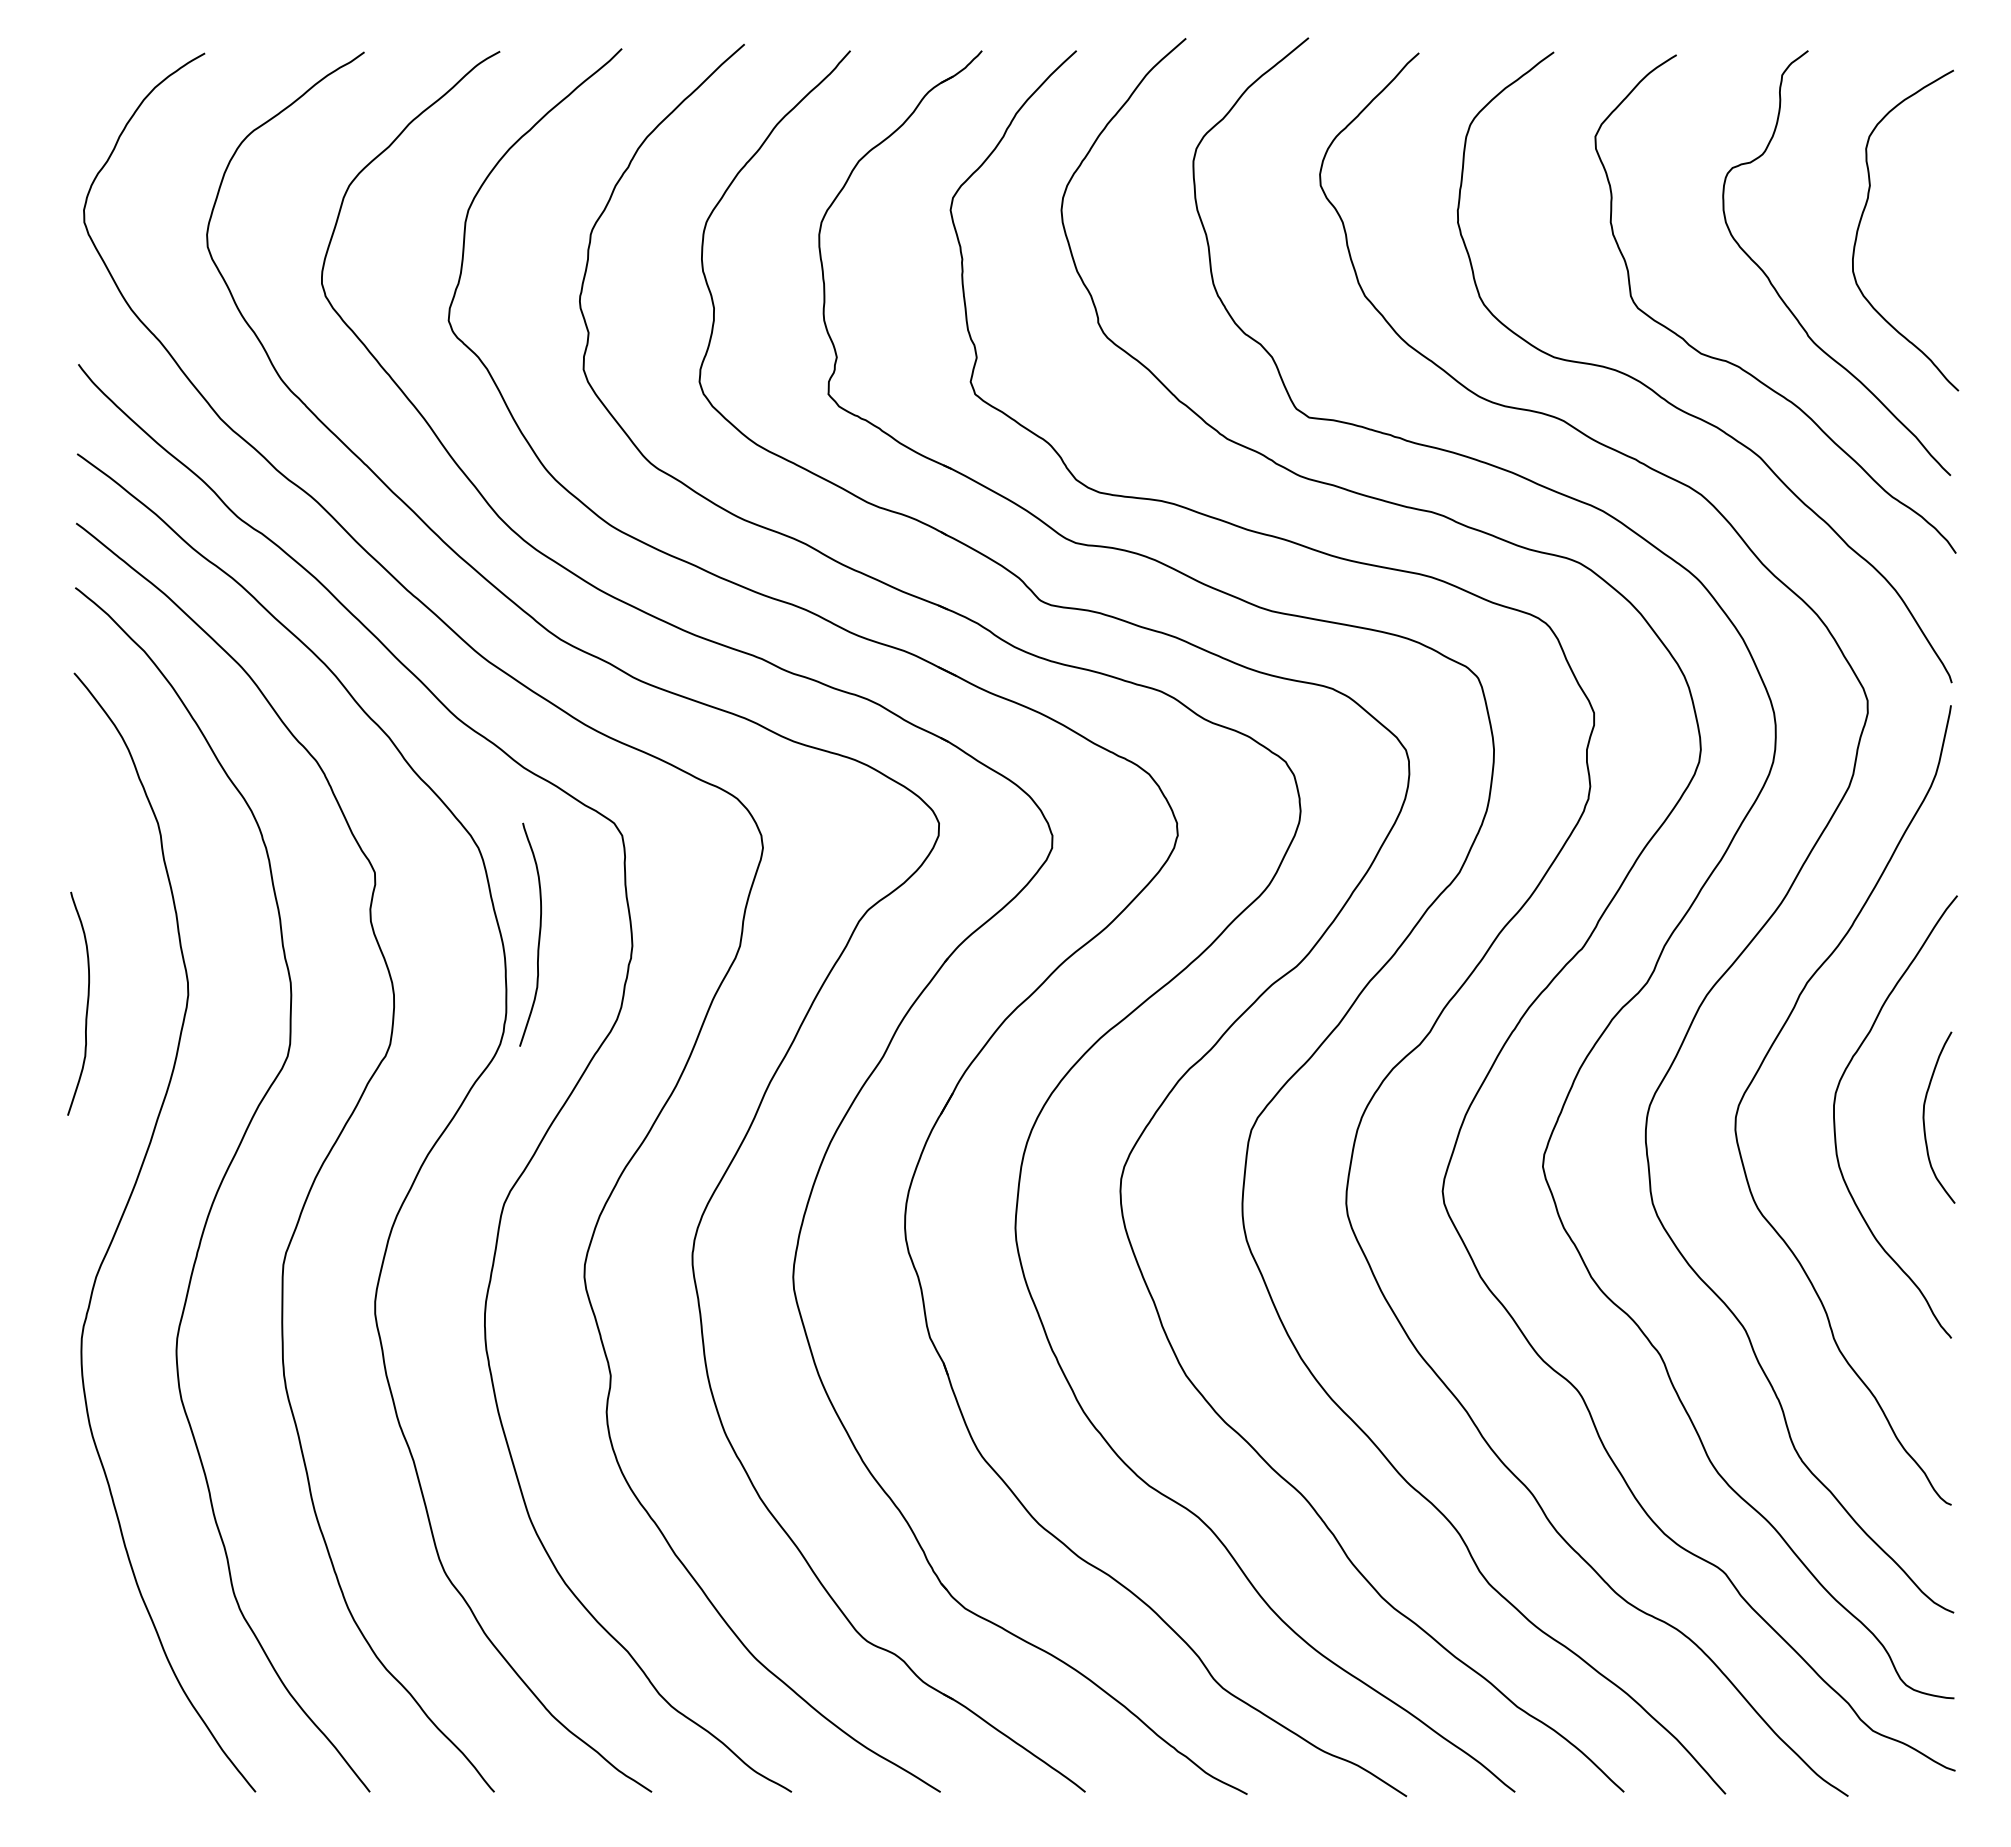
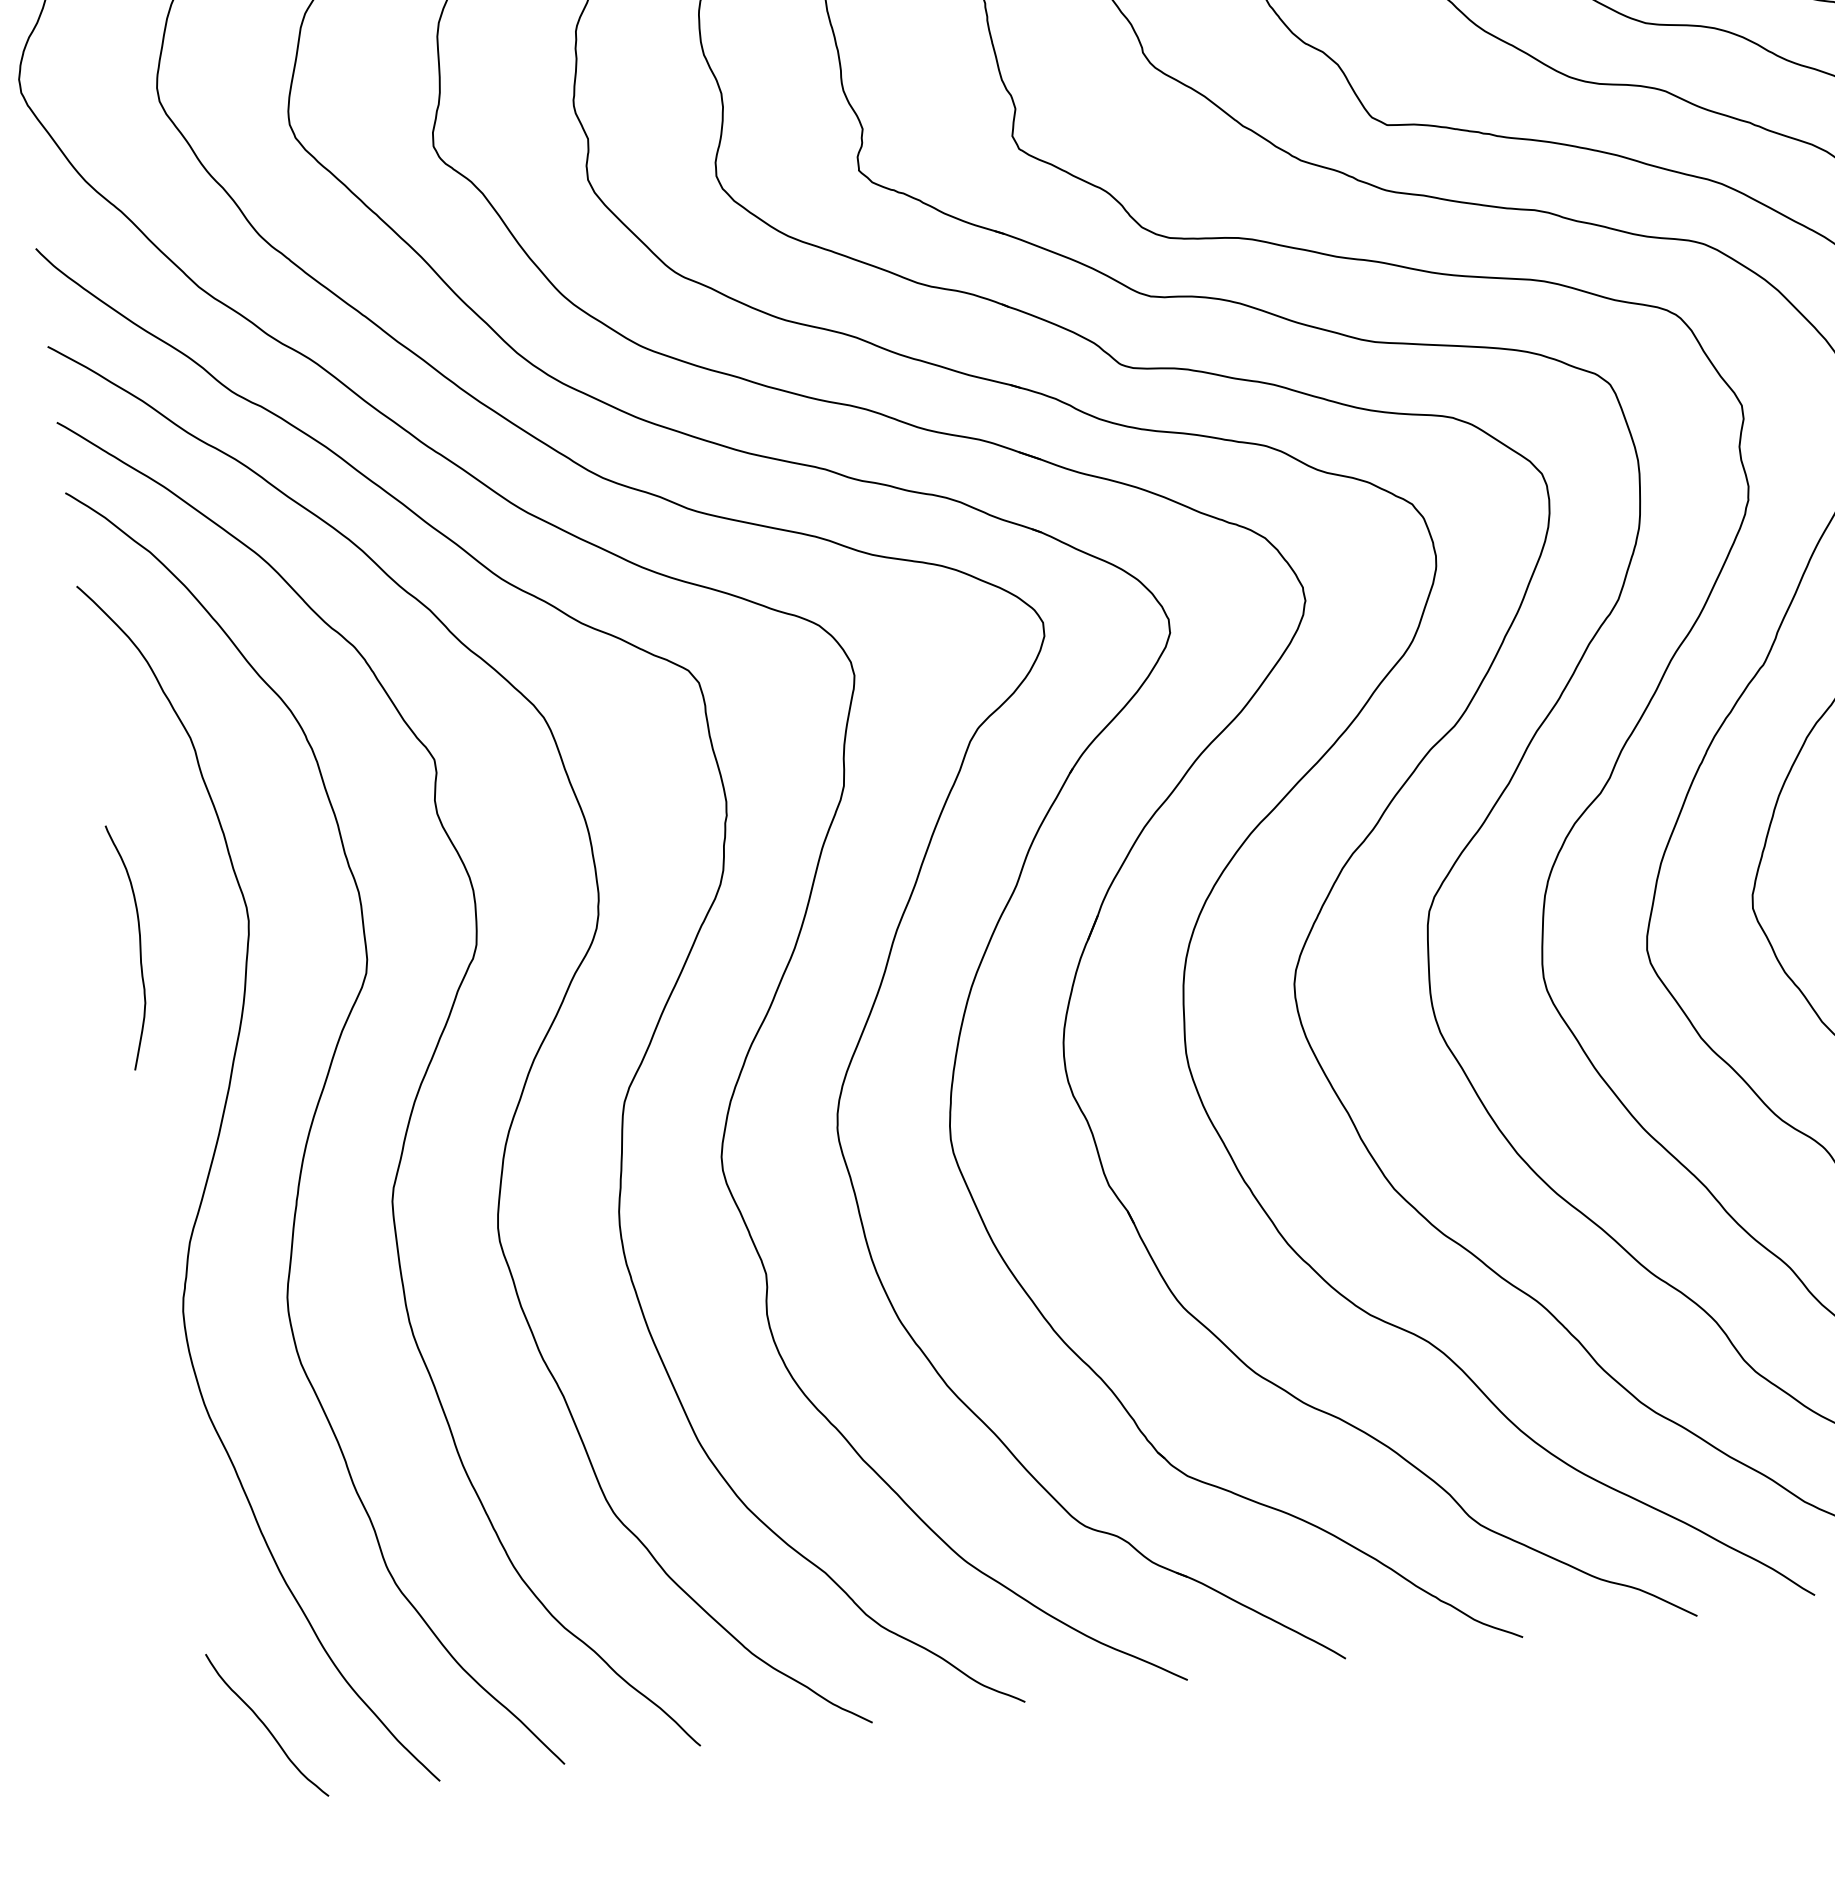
curve: (538, 935) -> (622, 804), removed
curve: (105, 1720) -> (265, 1725), added

